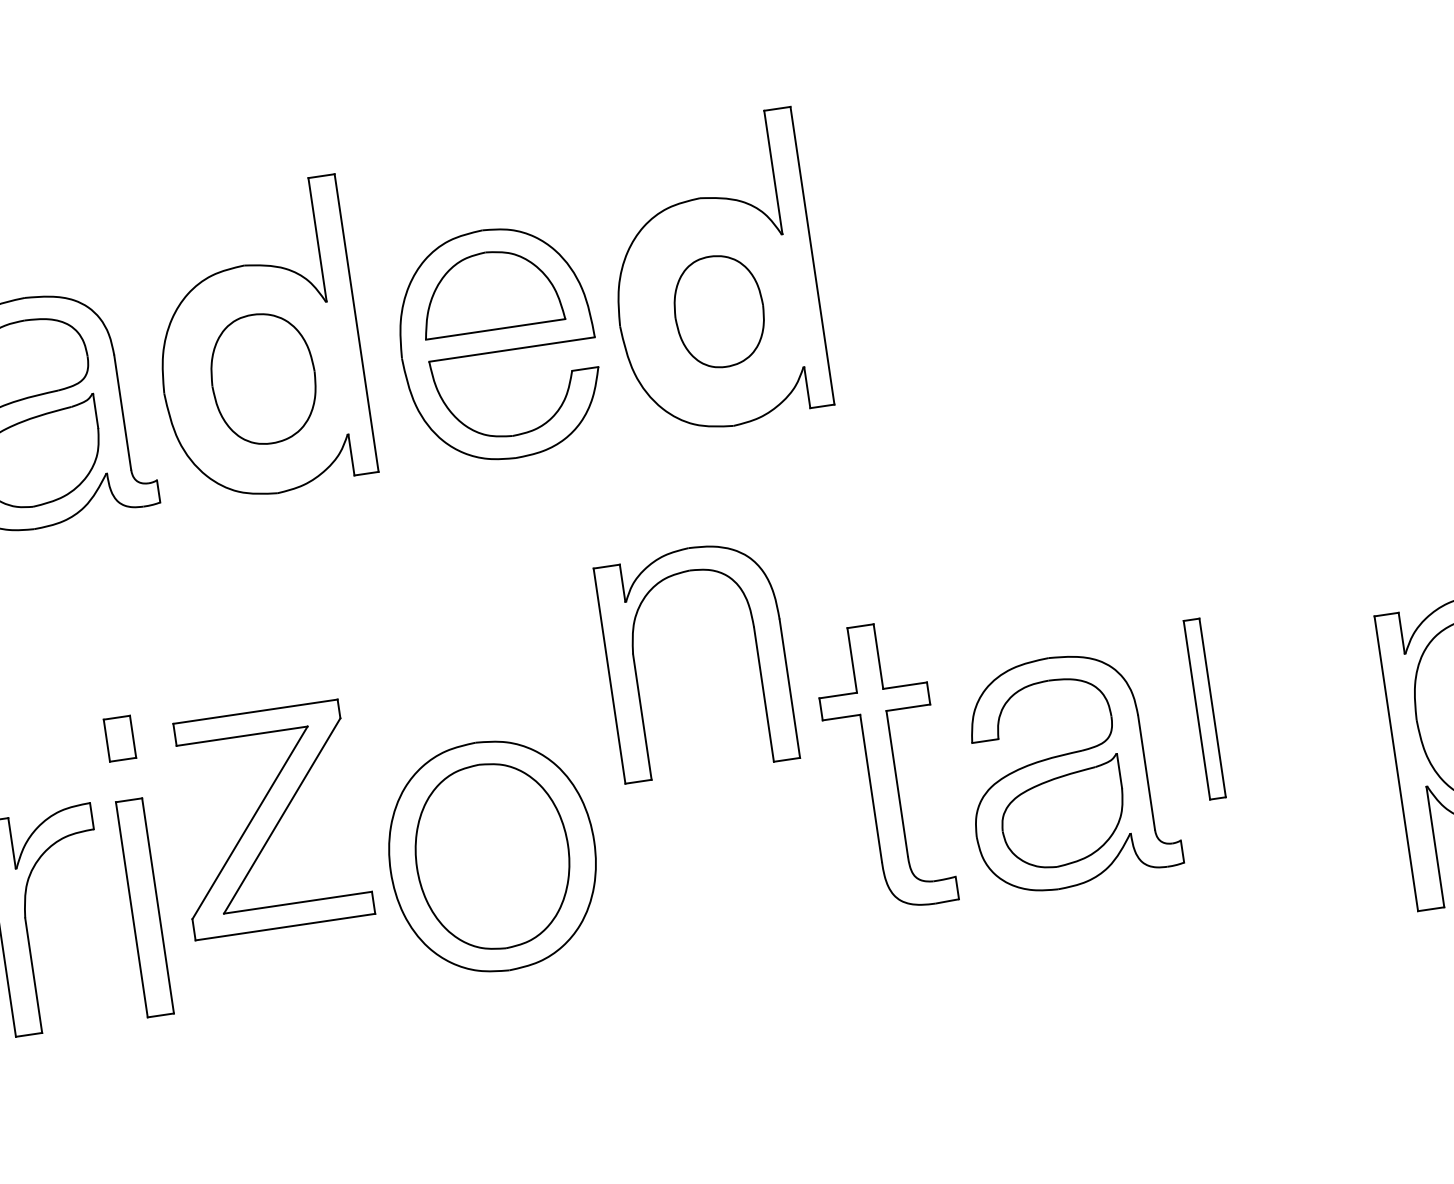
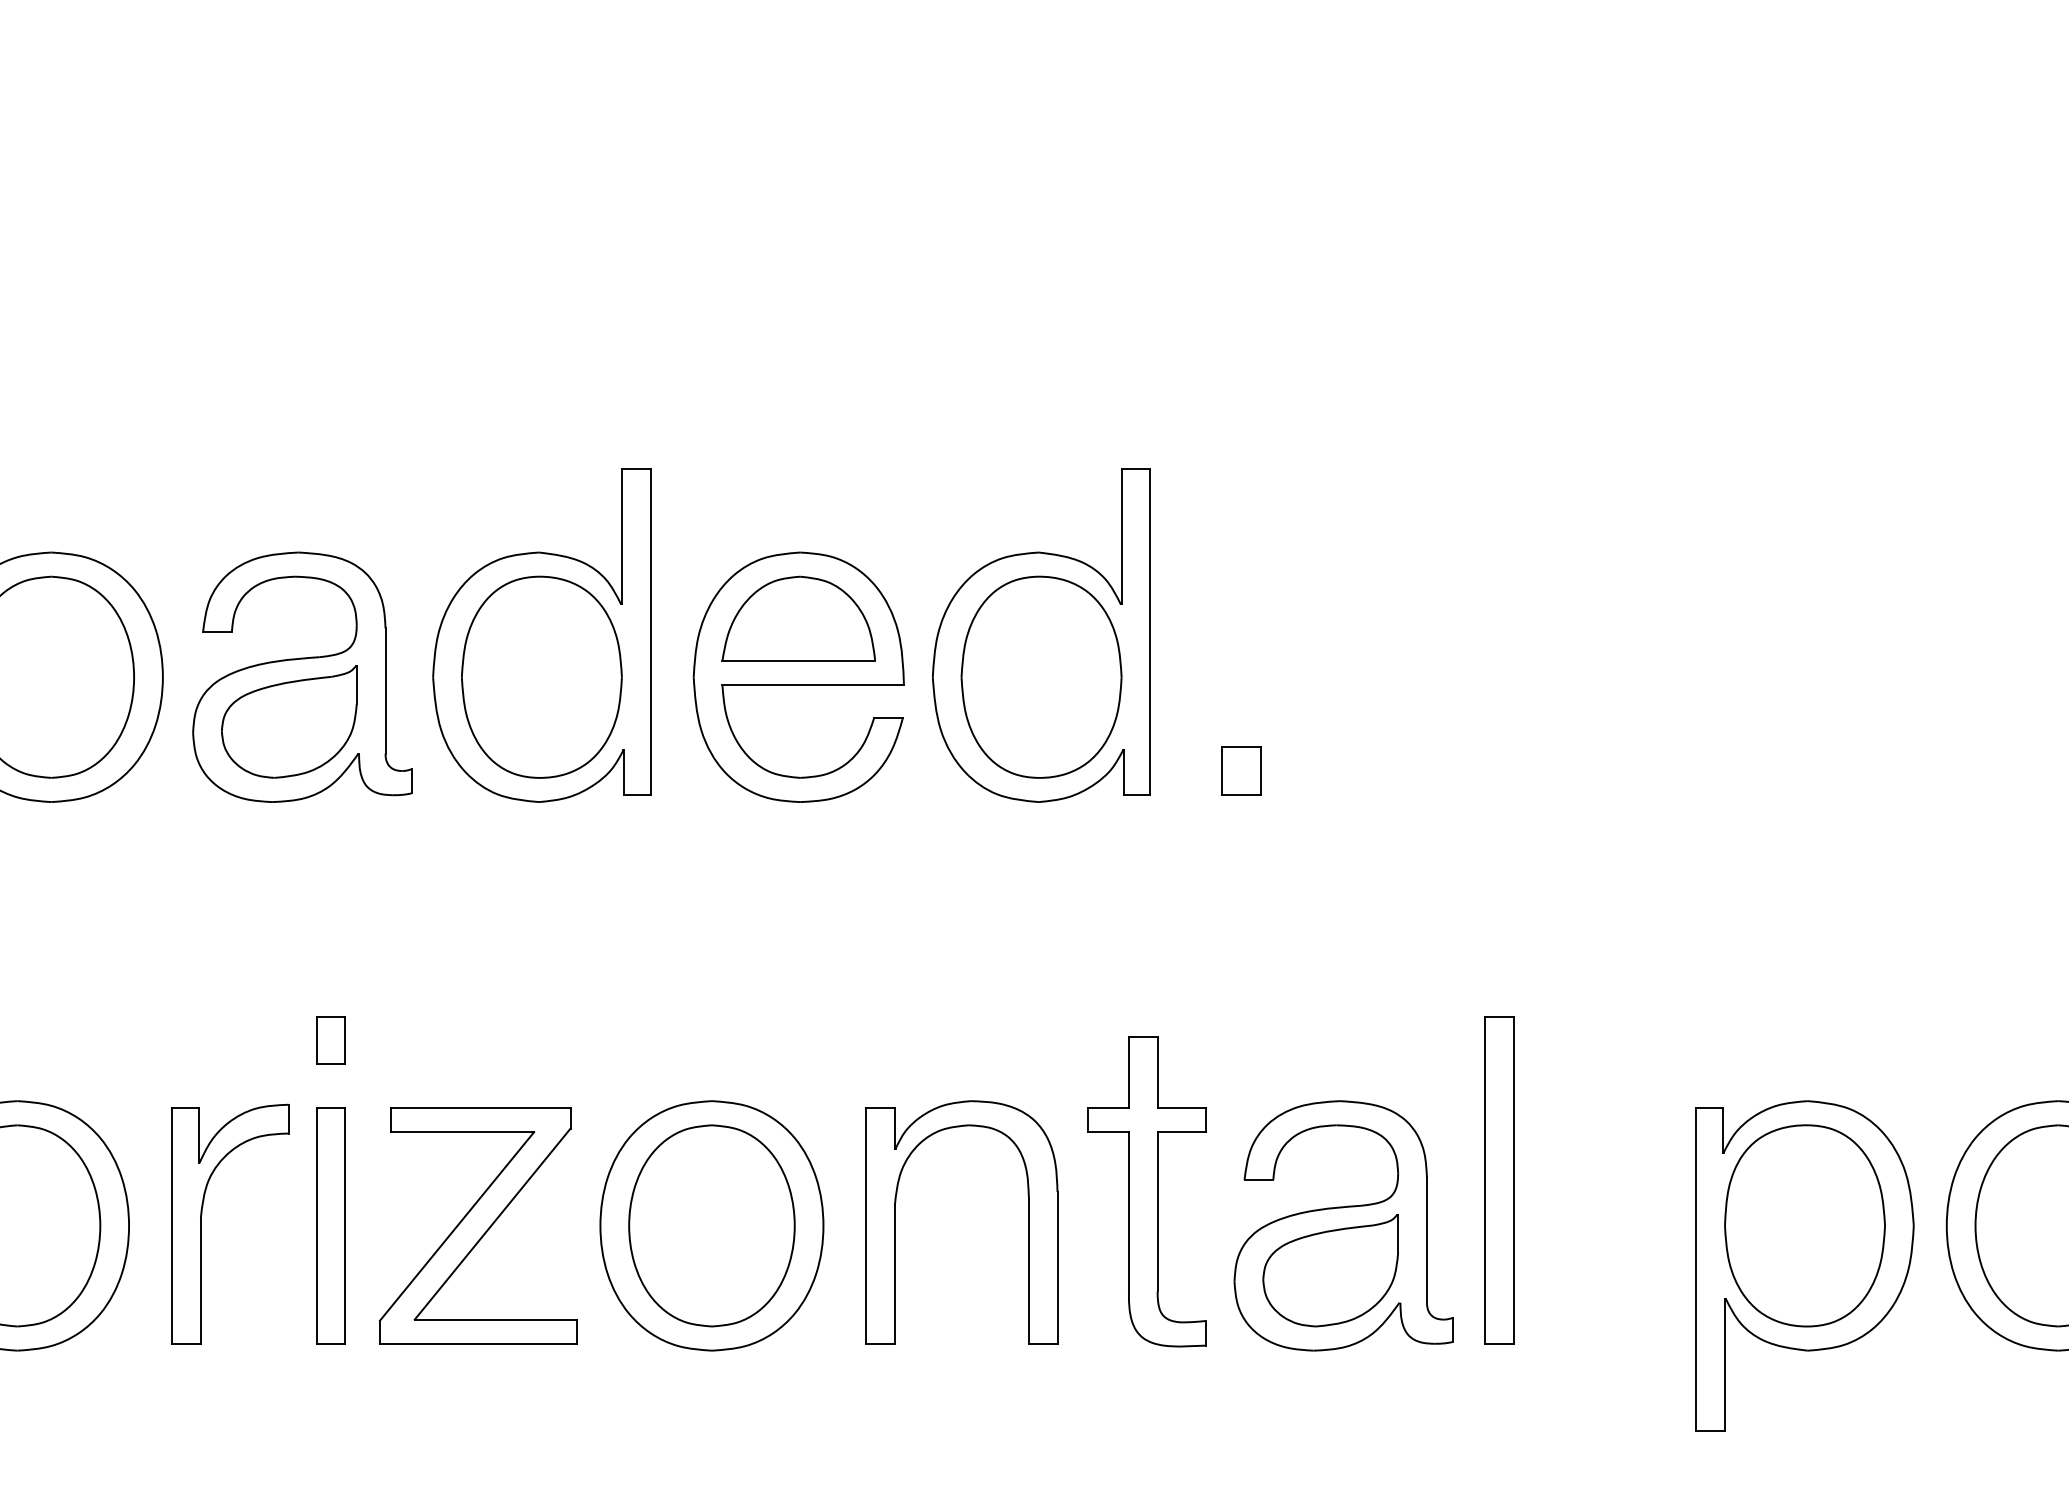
part: (719, 310) -> (1041, 676), size x1.67
part: (914, 369) -> (1241, 770), added
part: (263, 378) -> (541, 676), size x1.43
part: (635, 669) -> (895, 1222), moved
part: (1204, 709) -> (1499, 1180), size x1.67
part: (269, 819) -> (478, 1225), moved

